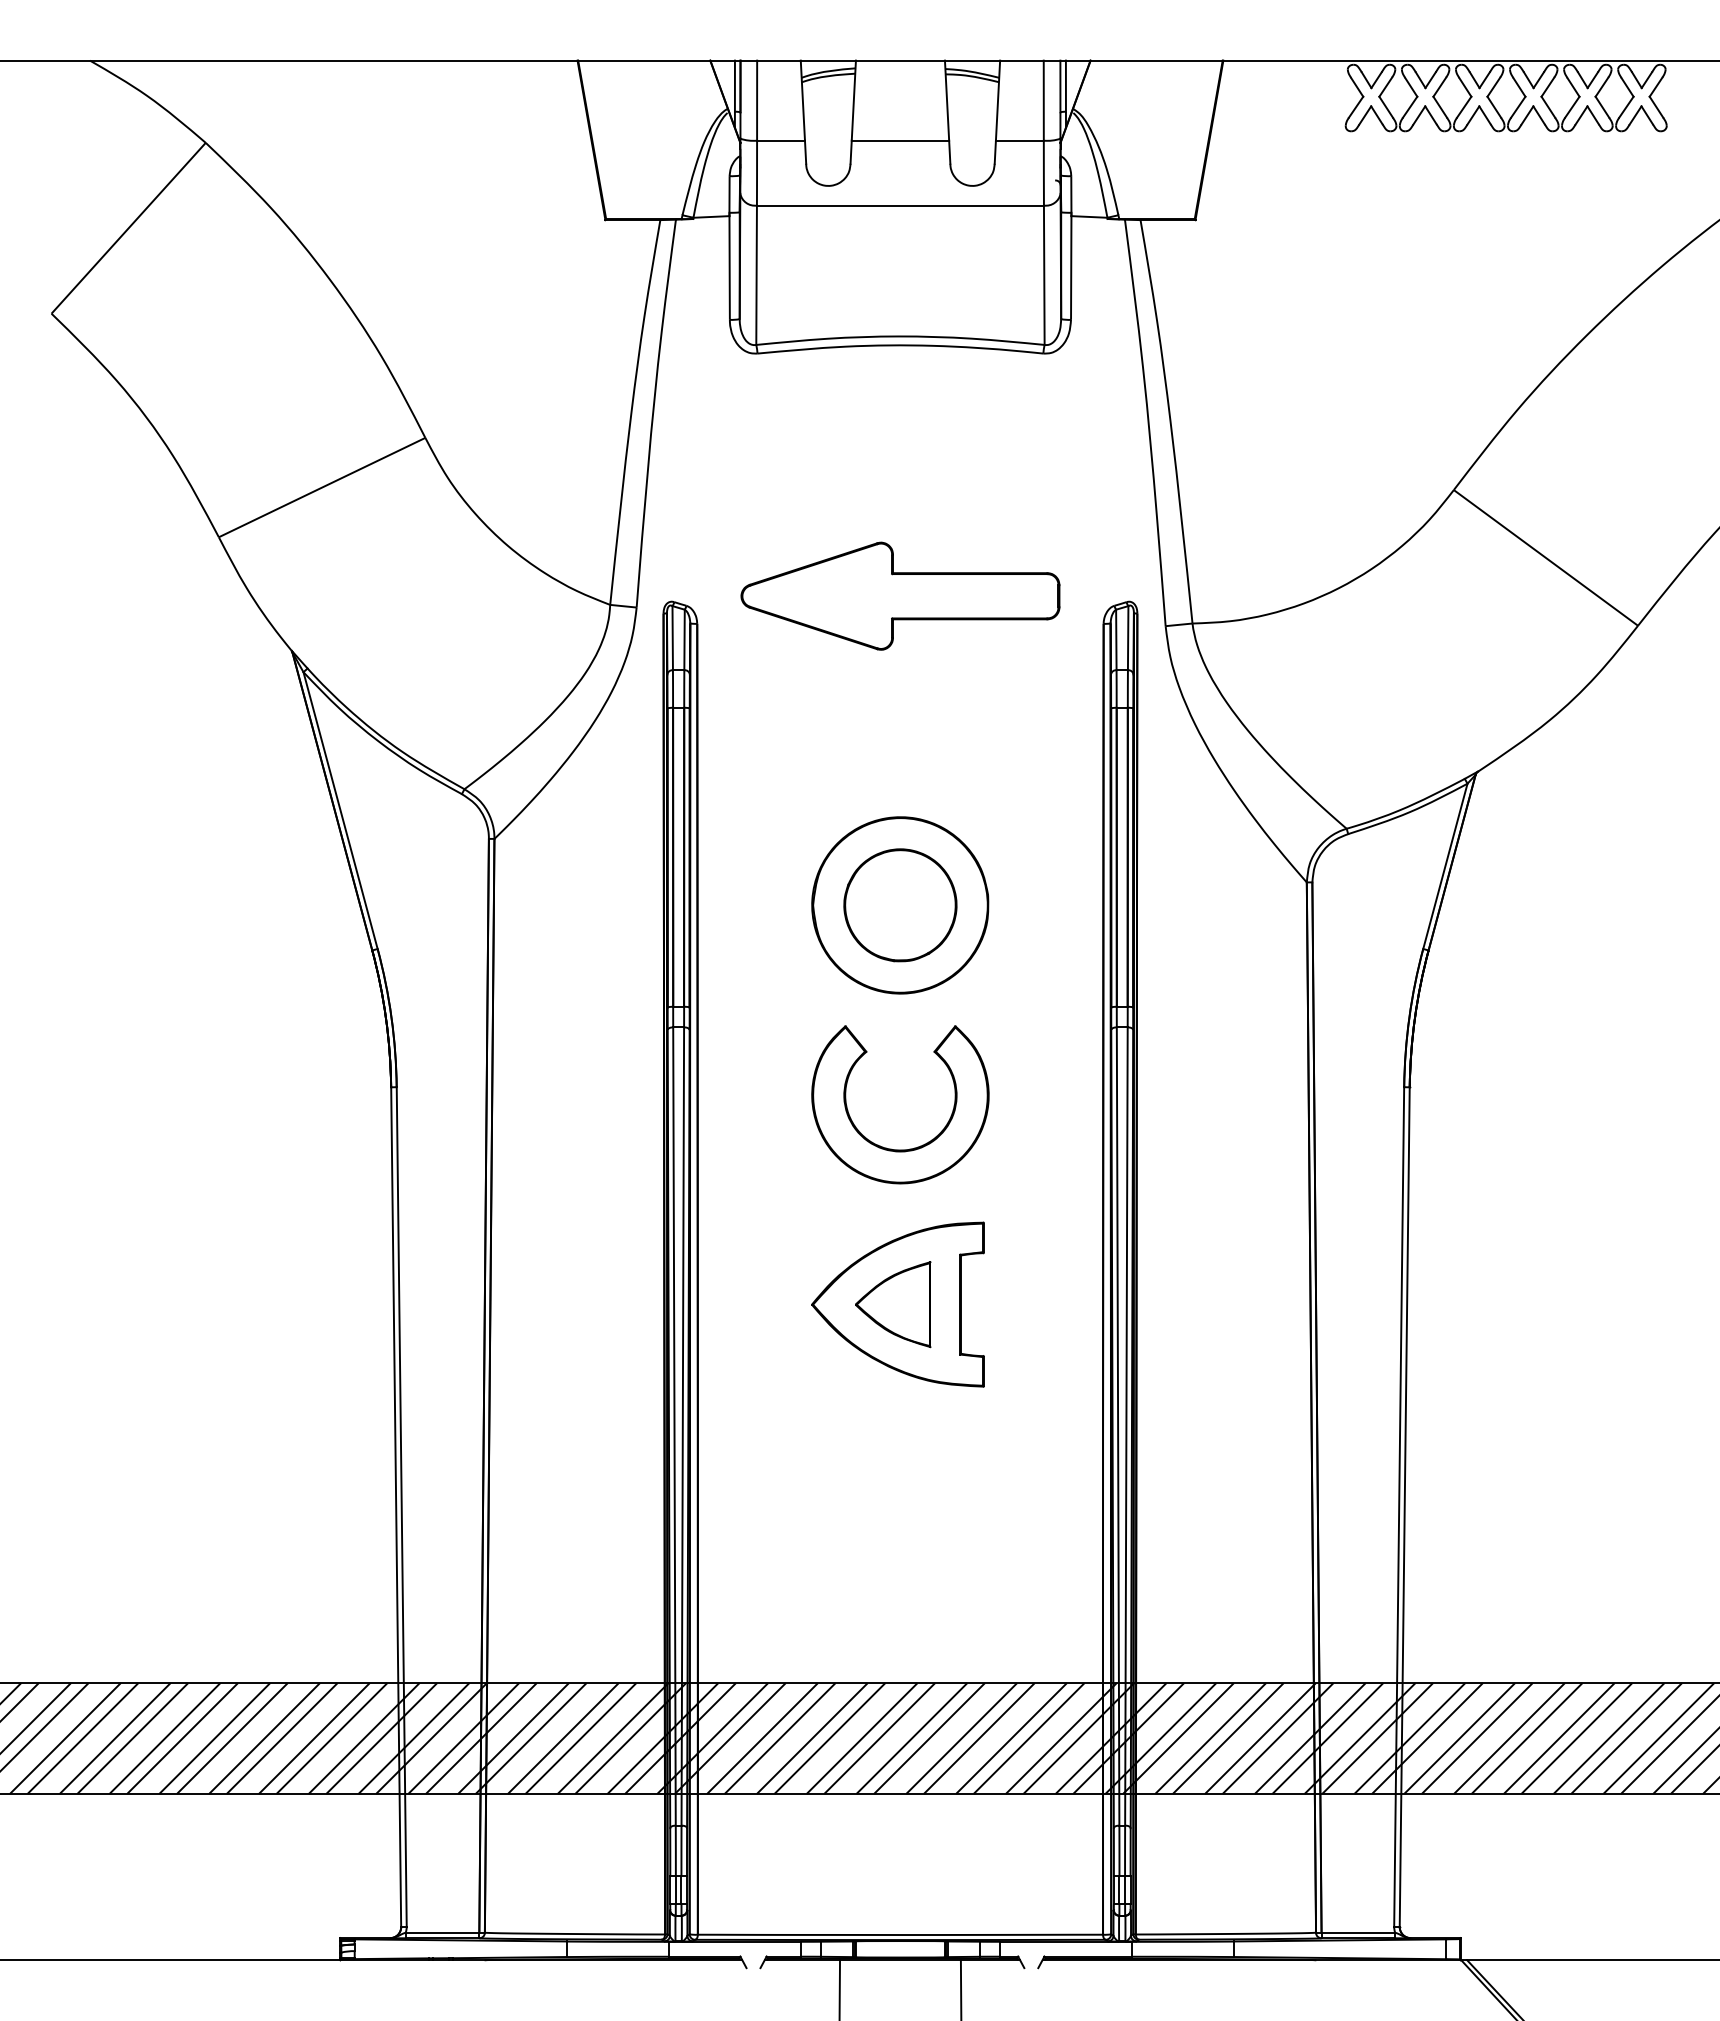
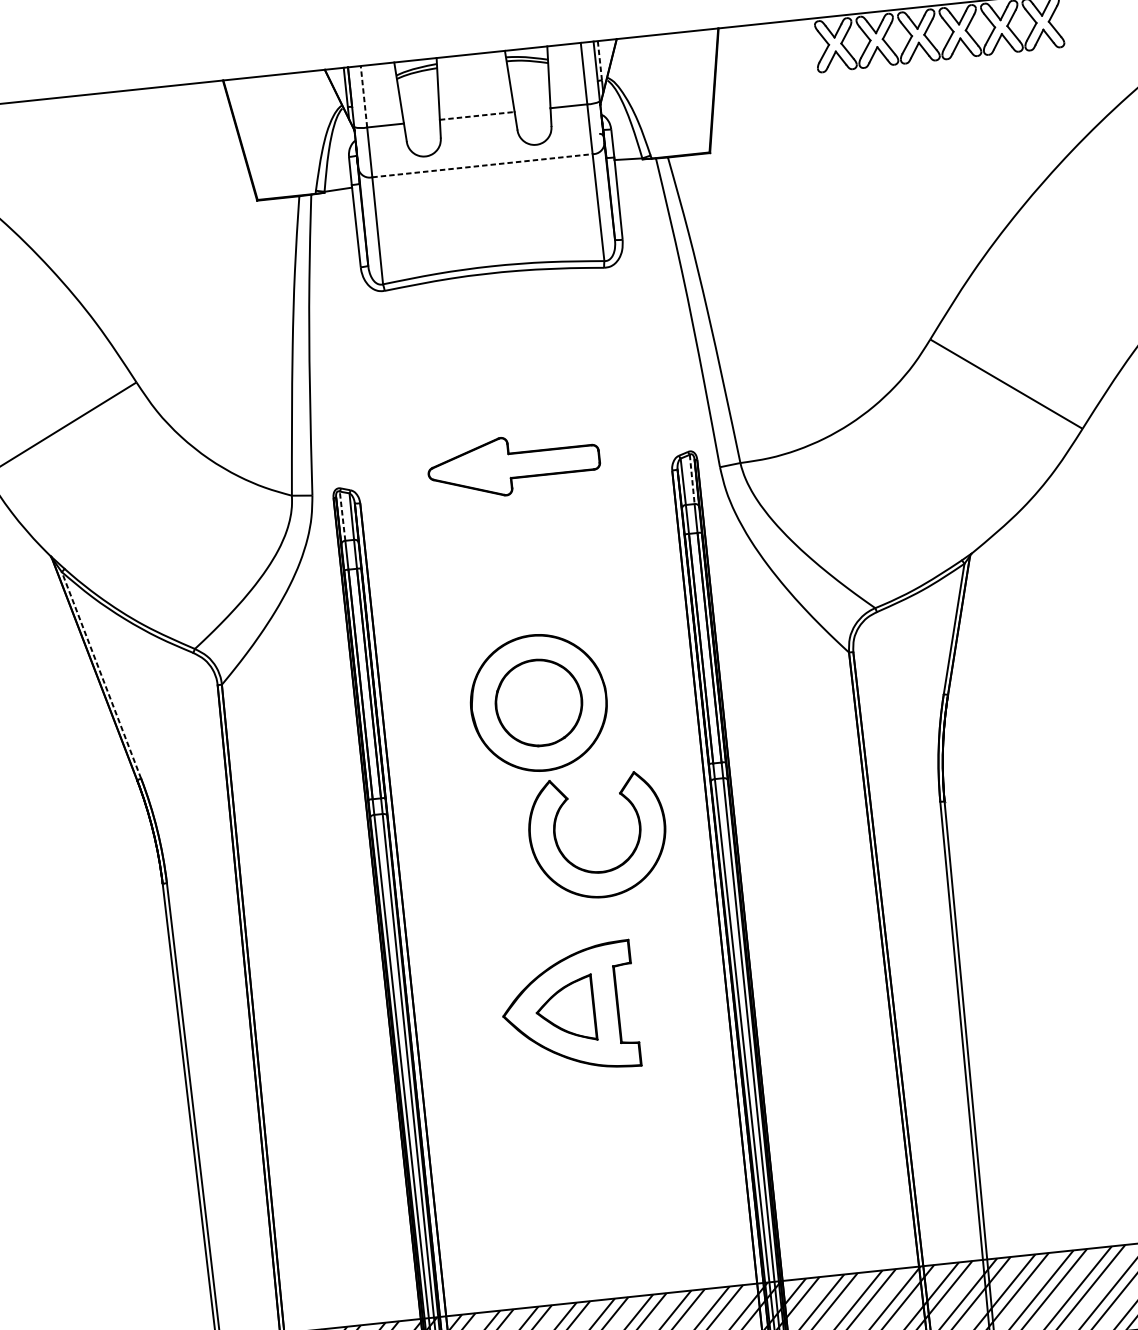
line: (1065, 86) -> (599, 61), solid -> dashed
line: (757, 100) -> (364, 96), solid -> dashed
line: (900, 140) -> (477, 115), solid -> dashed
line: (900, 205) -> (482, 165), solid -> dashed
part: (900, 595) -> (513, 465), size x0.7
line: (672, 637) -> (342, 515), solid -> dashed
line: (1128, 638) -> (692, 479), solid -> dashed
line: (340, 810) -> (101, 675), solid -> dashed
part: (891, 1148) -> (594, 871), moved

